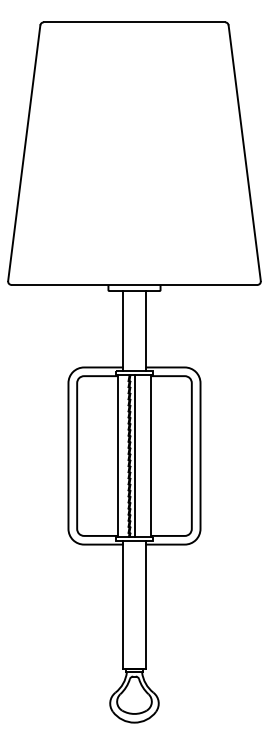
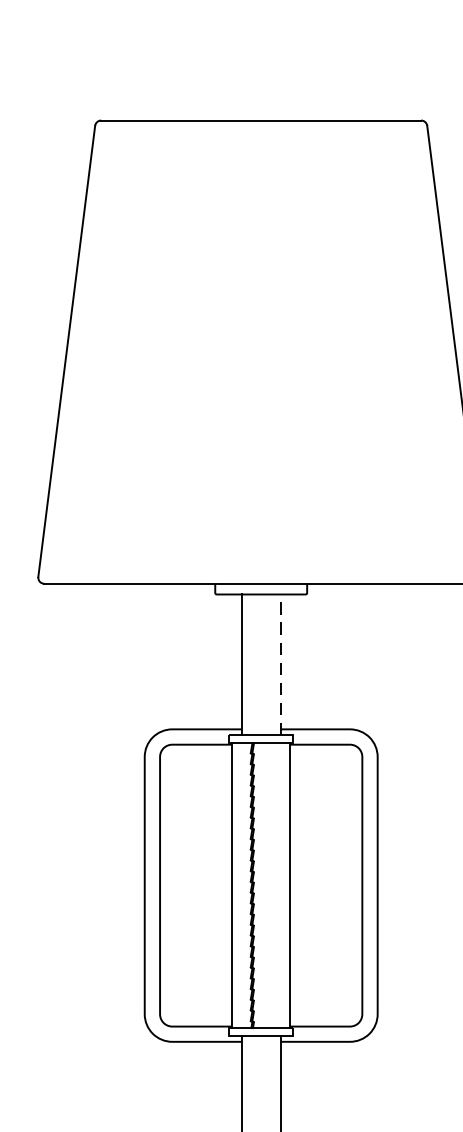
line: (145, 330) -> (280, 664), solid -> dashed
line: (134, 455) -> (261, 884), removed

